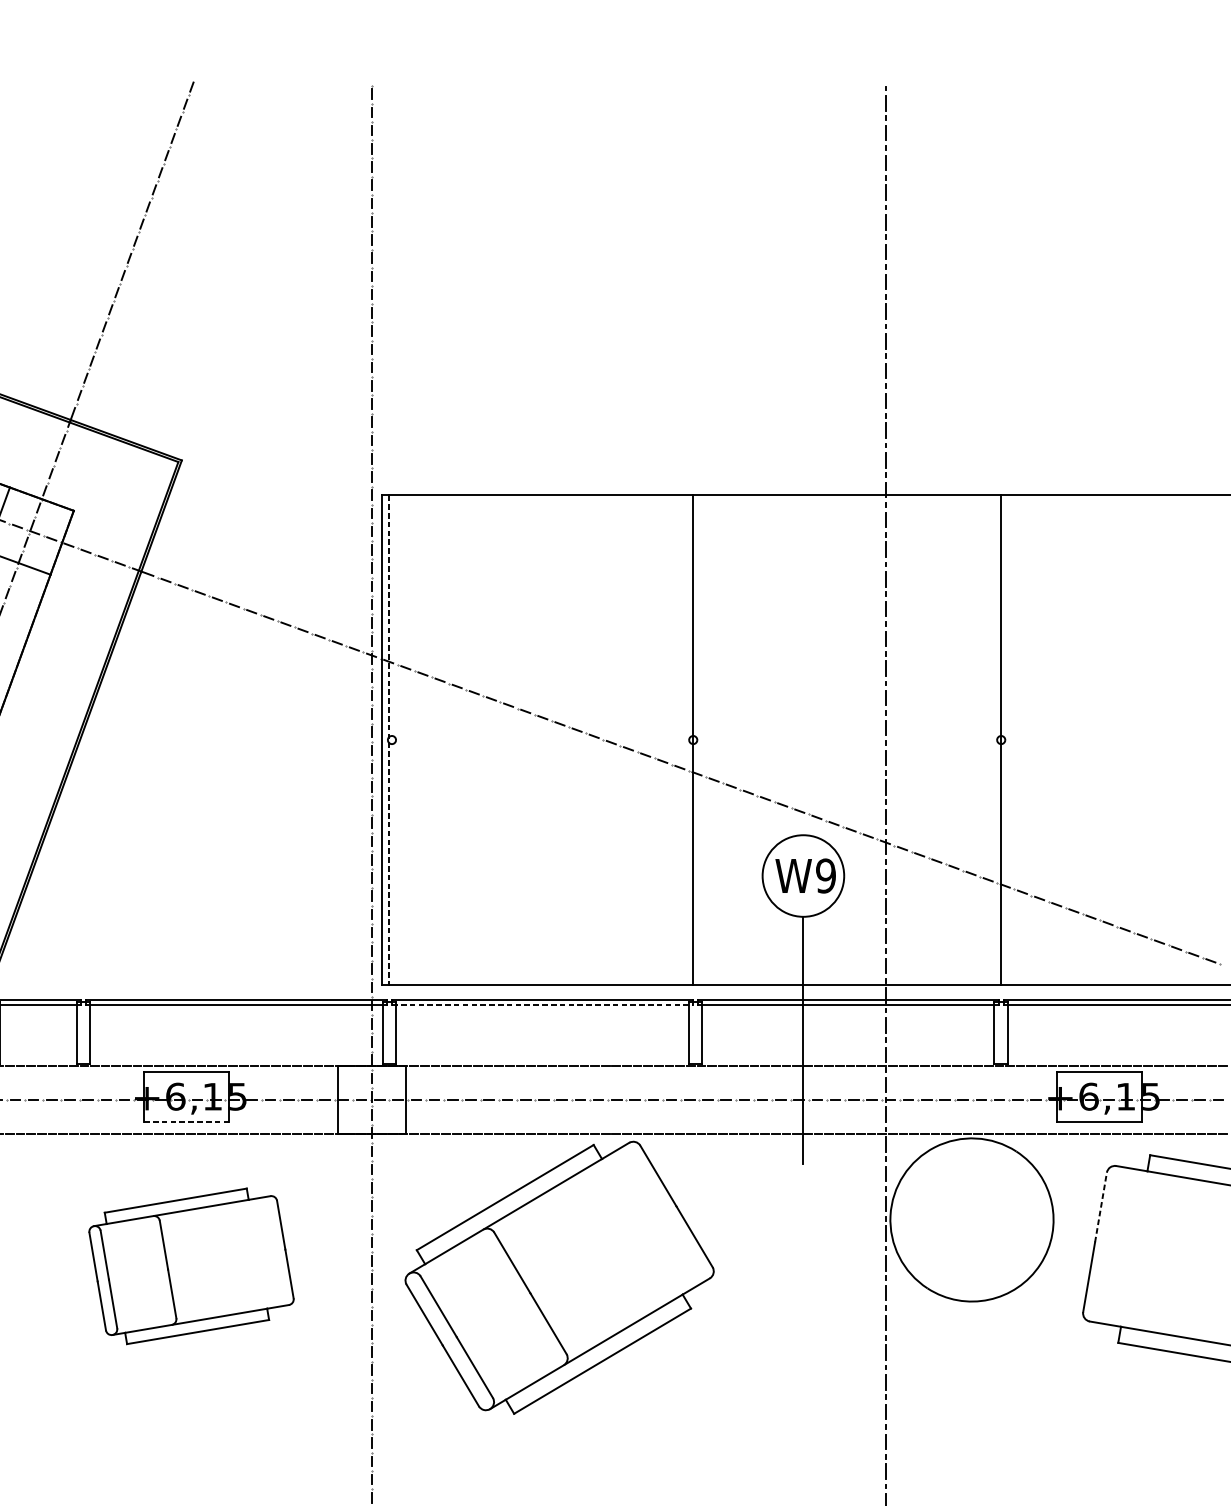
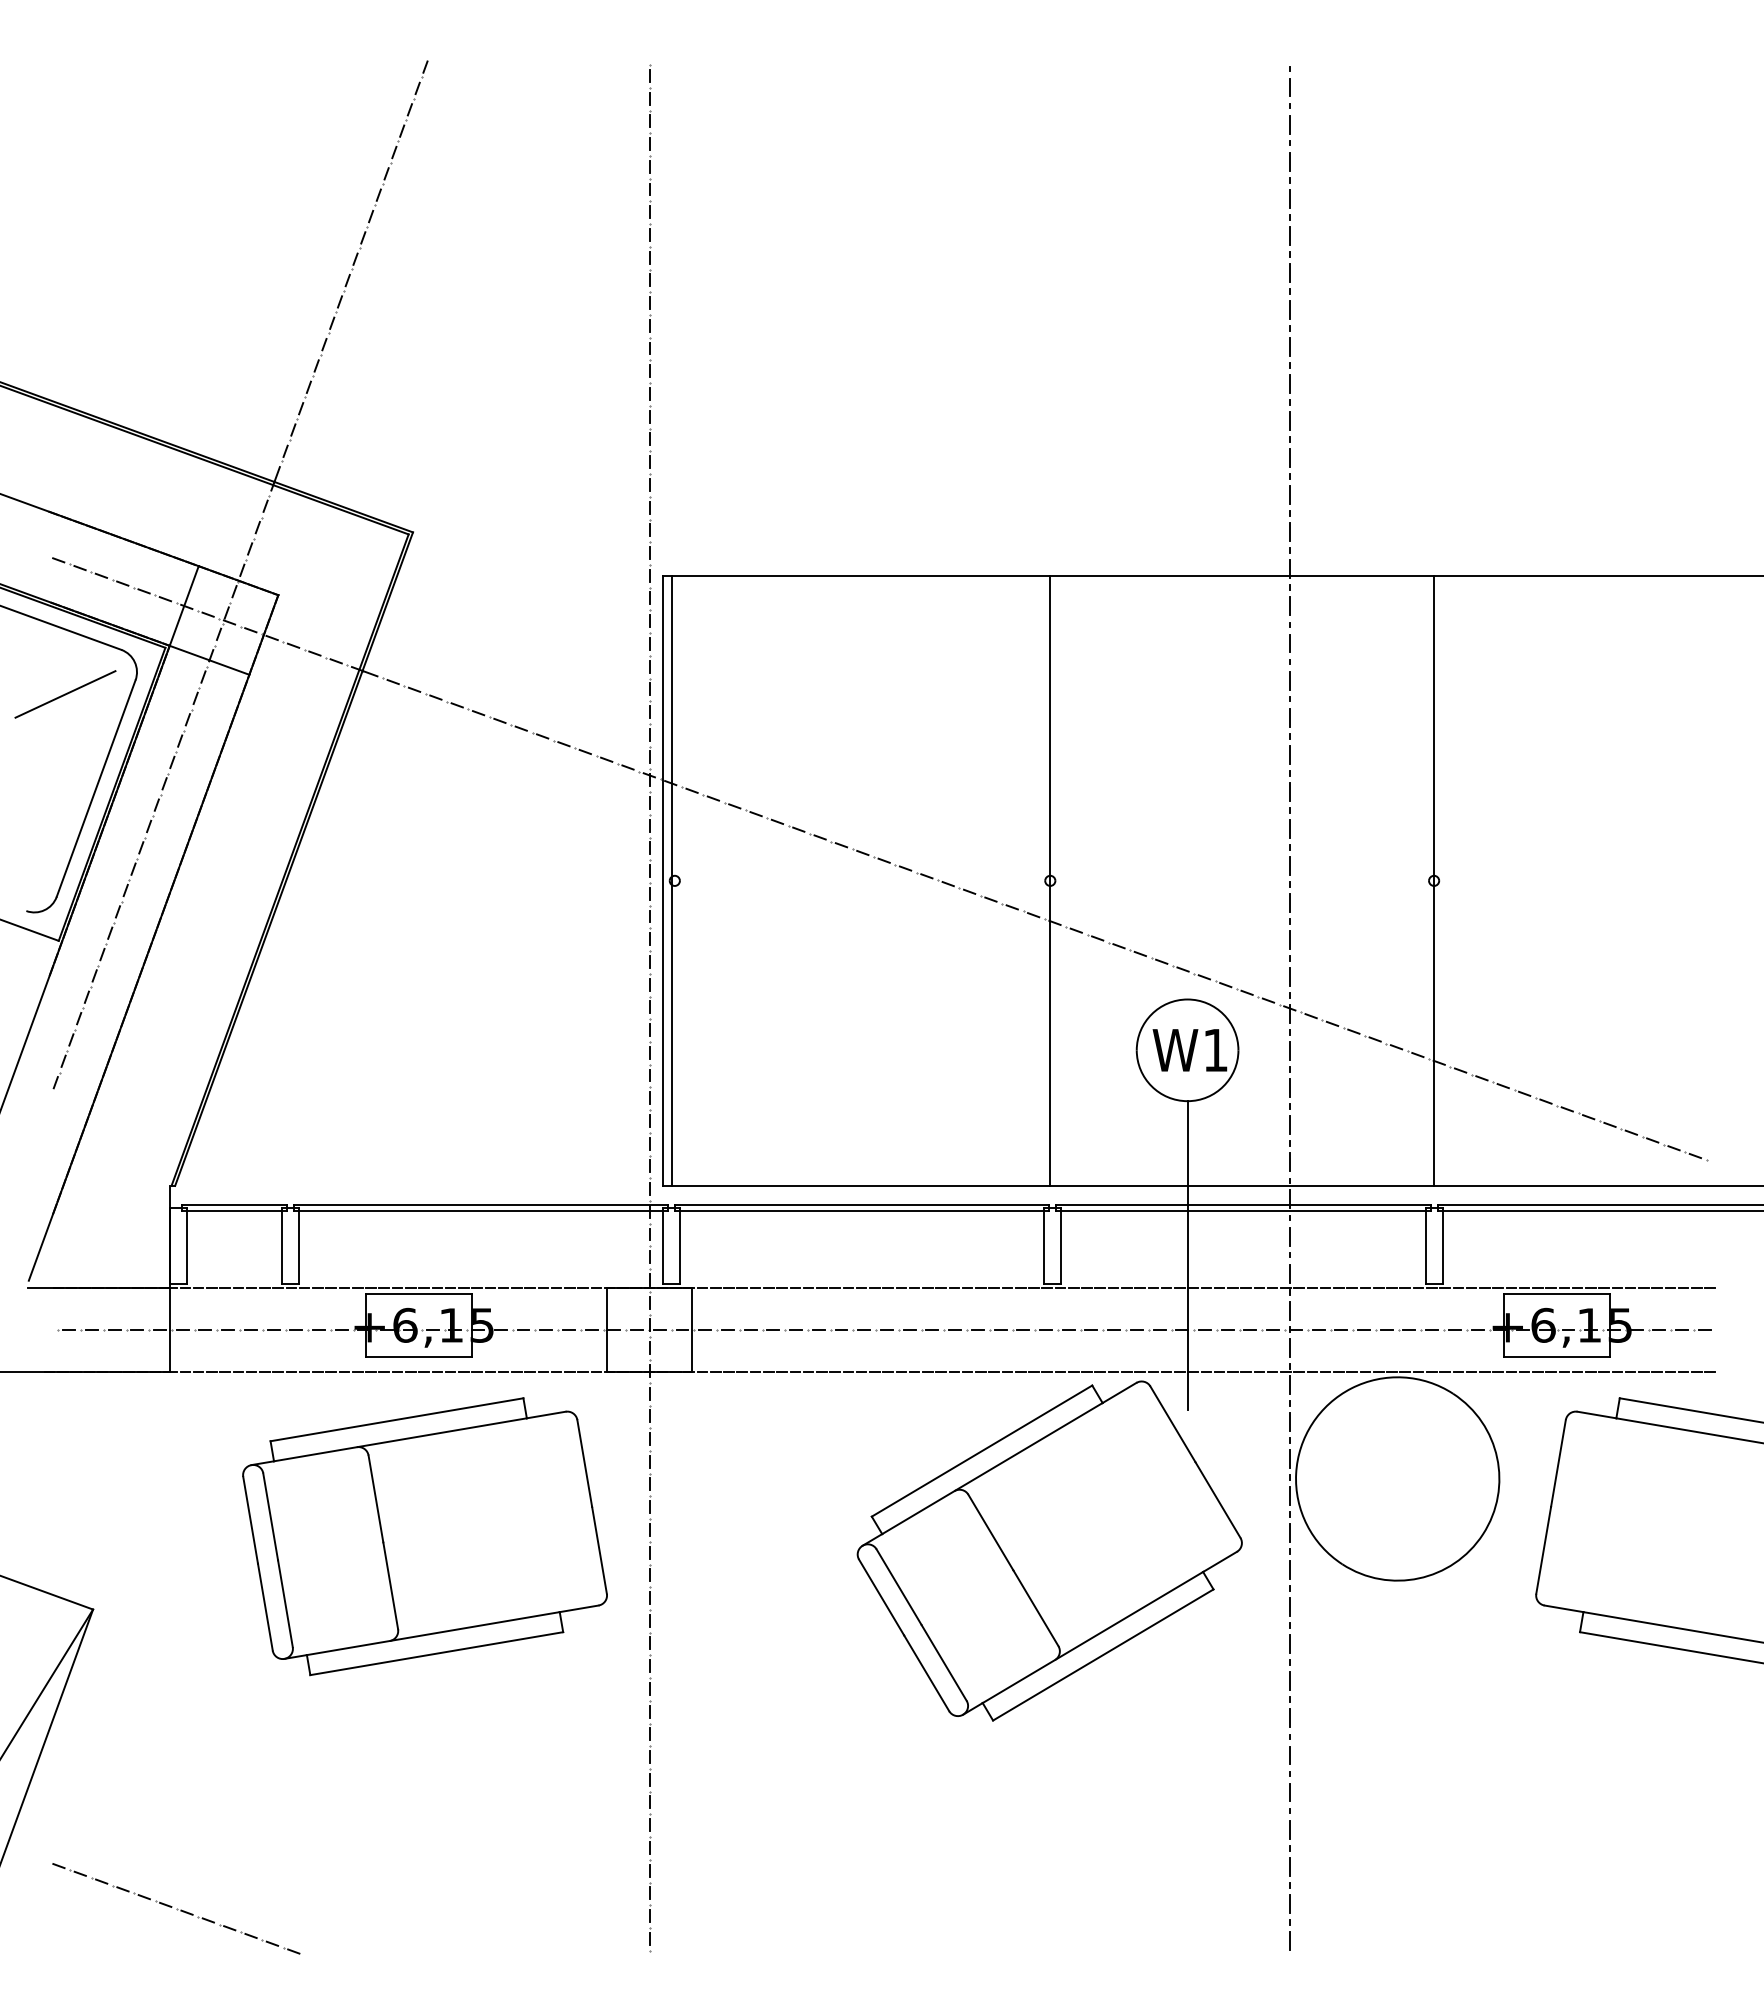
line: (389, 740) -> (671, 881), dashed -> solid
text: (825, 876) -> (1215, 1050), W9 -> W1
line: (542, 1005) -> (862, 1211), dashed -> solid
line: (186, 1121) -> (418, 1356), dashed -> solid
line: (1101, 1207) -> (1558, 1463), dashed -> solid
part: (191, 1266) -> (424, 1536), size x1.43
part: (559, 1277) -> (1049, 1550), moved

